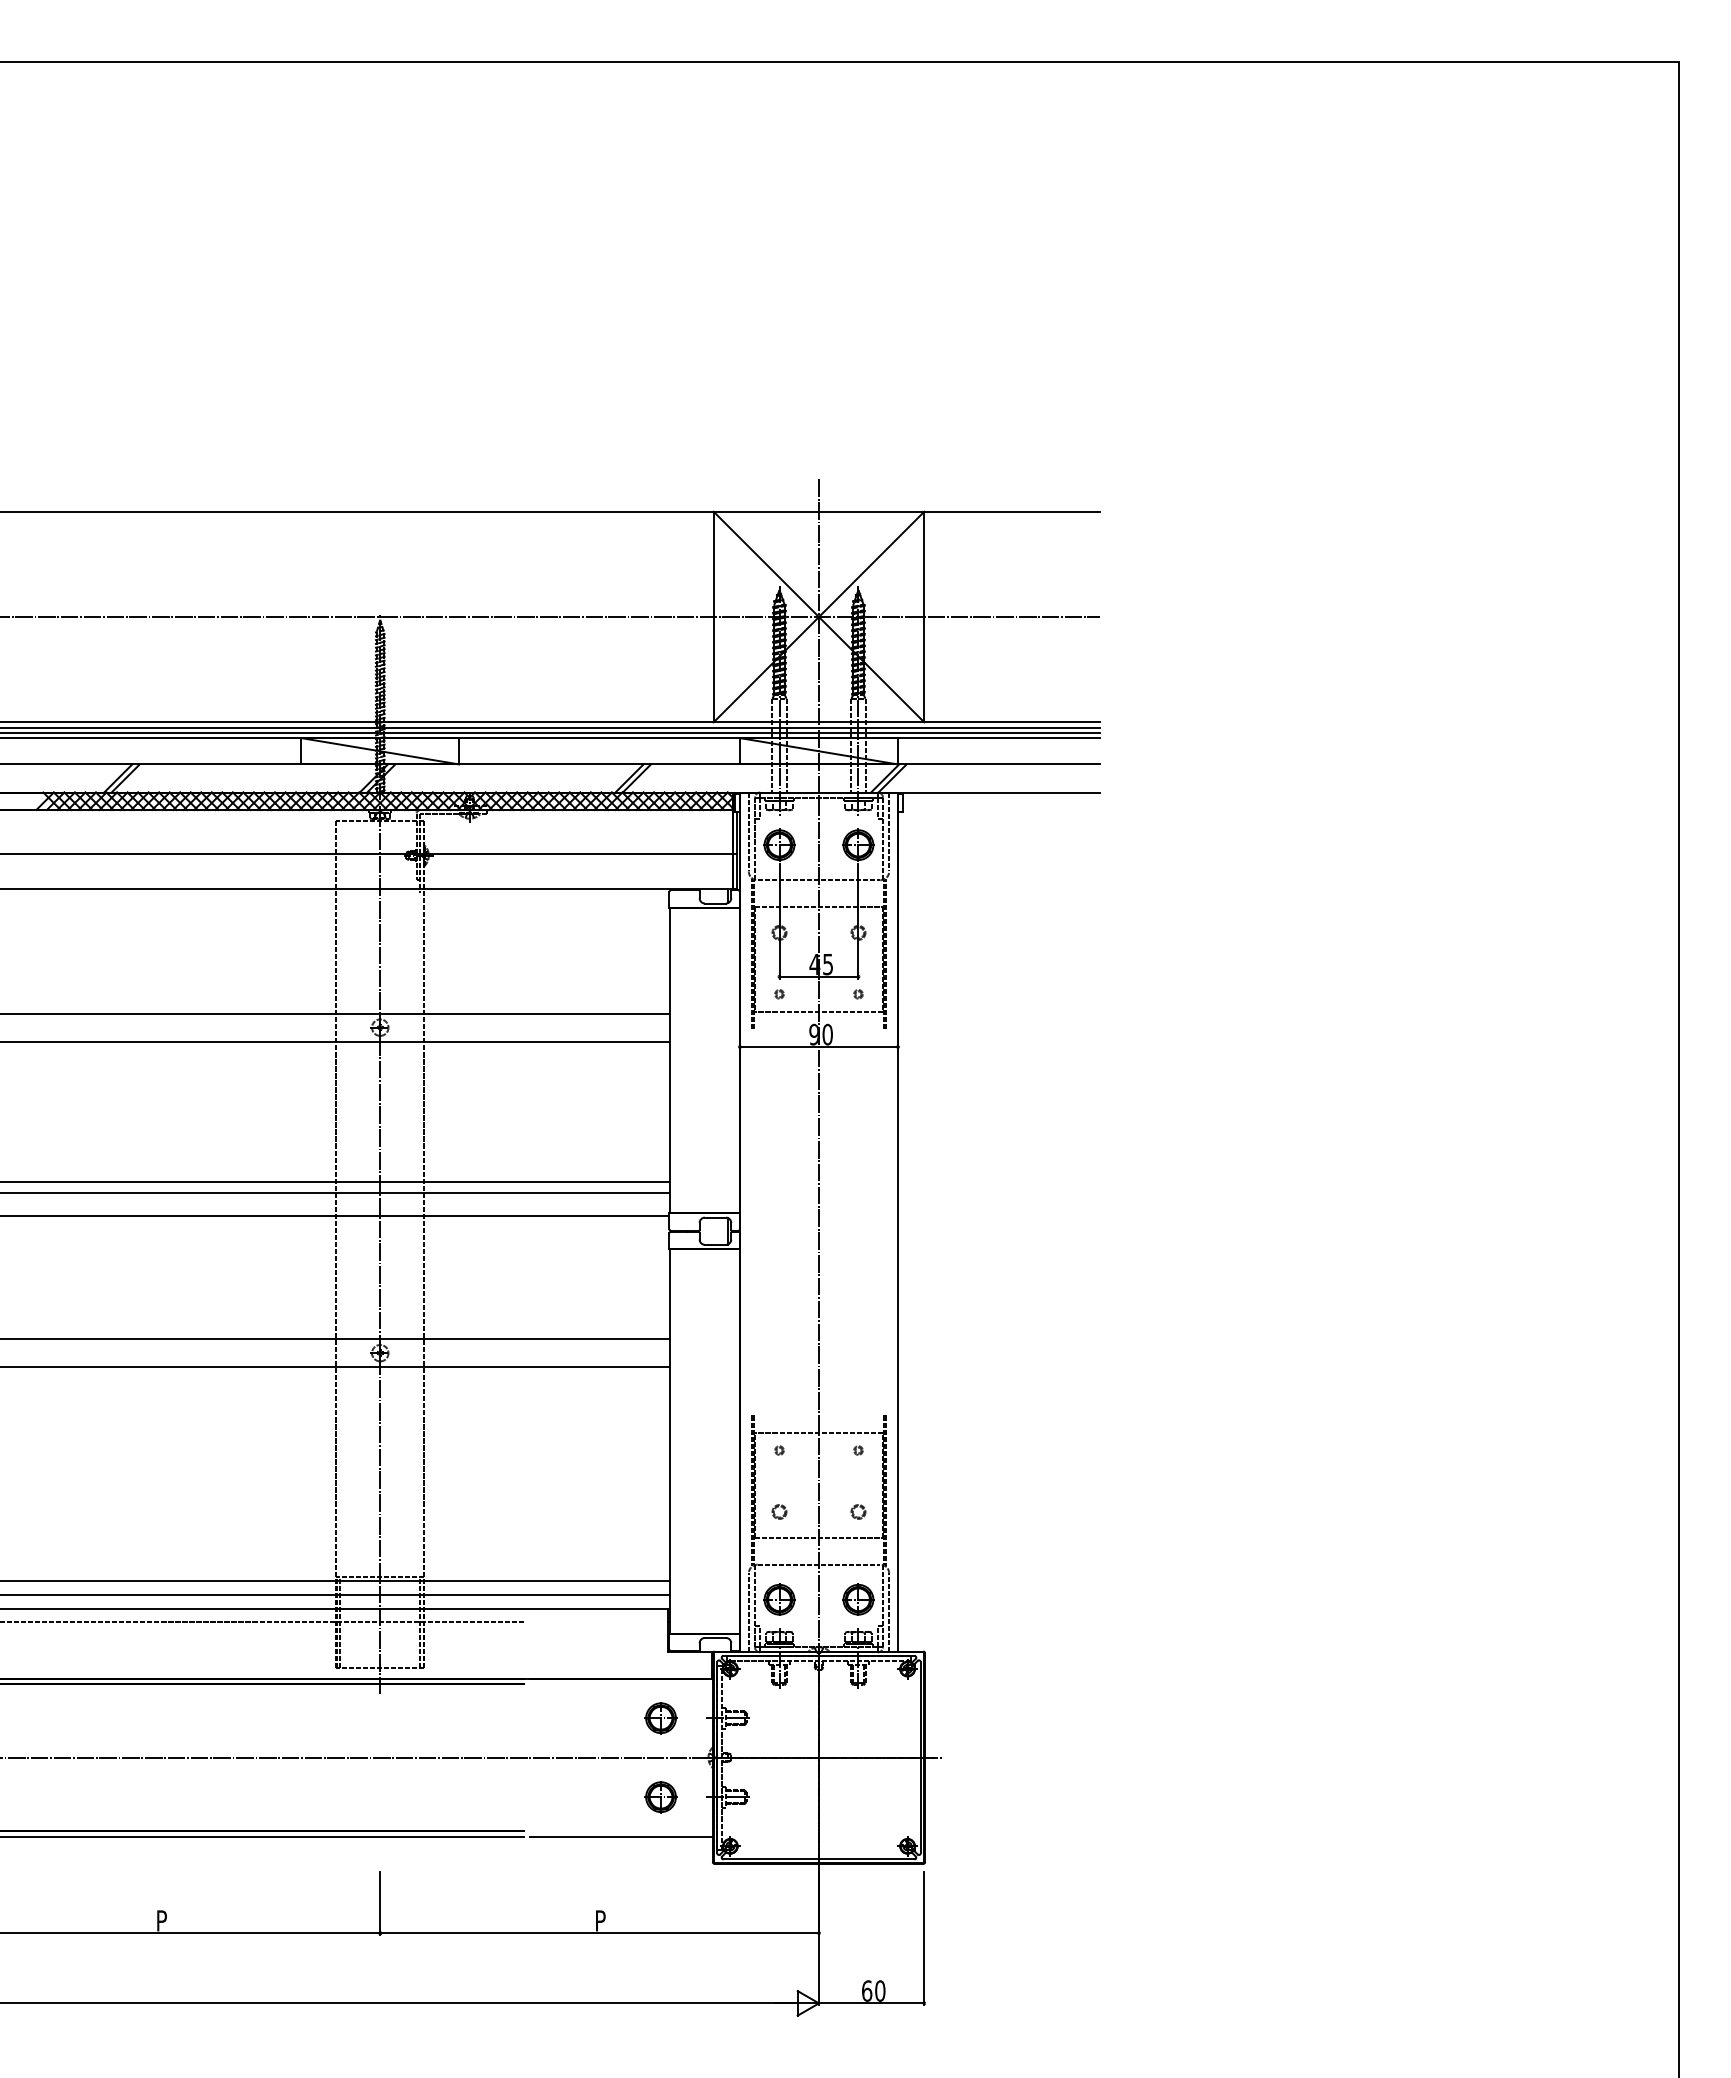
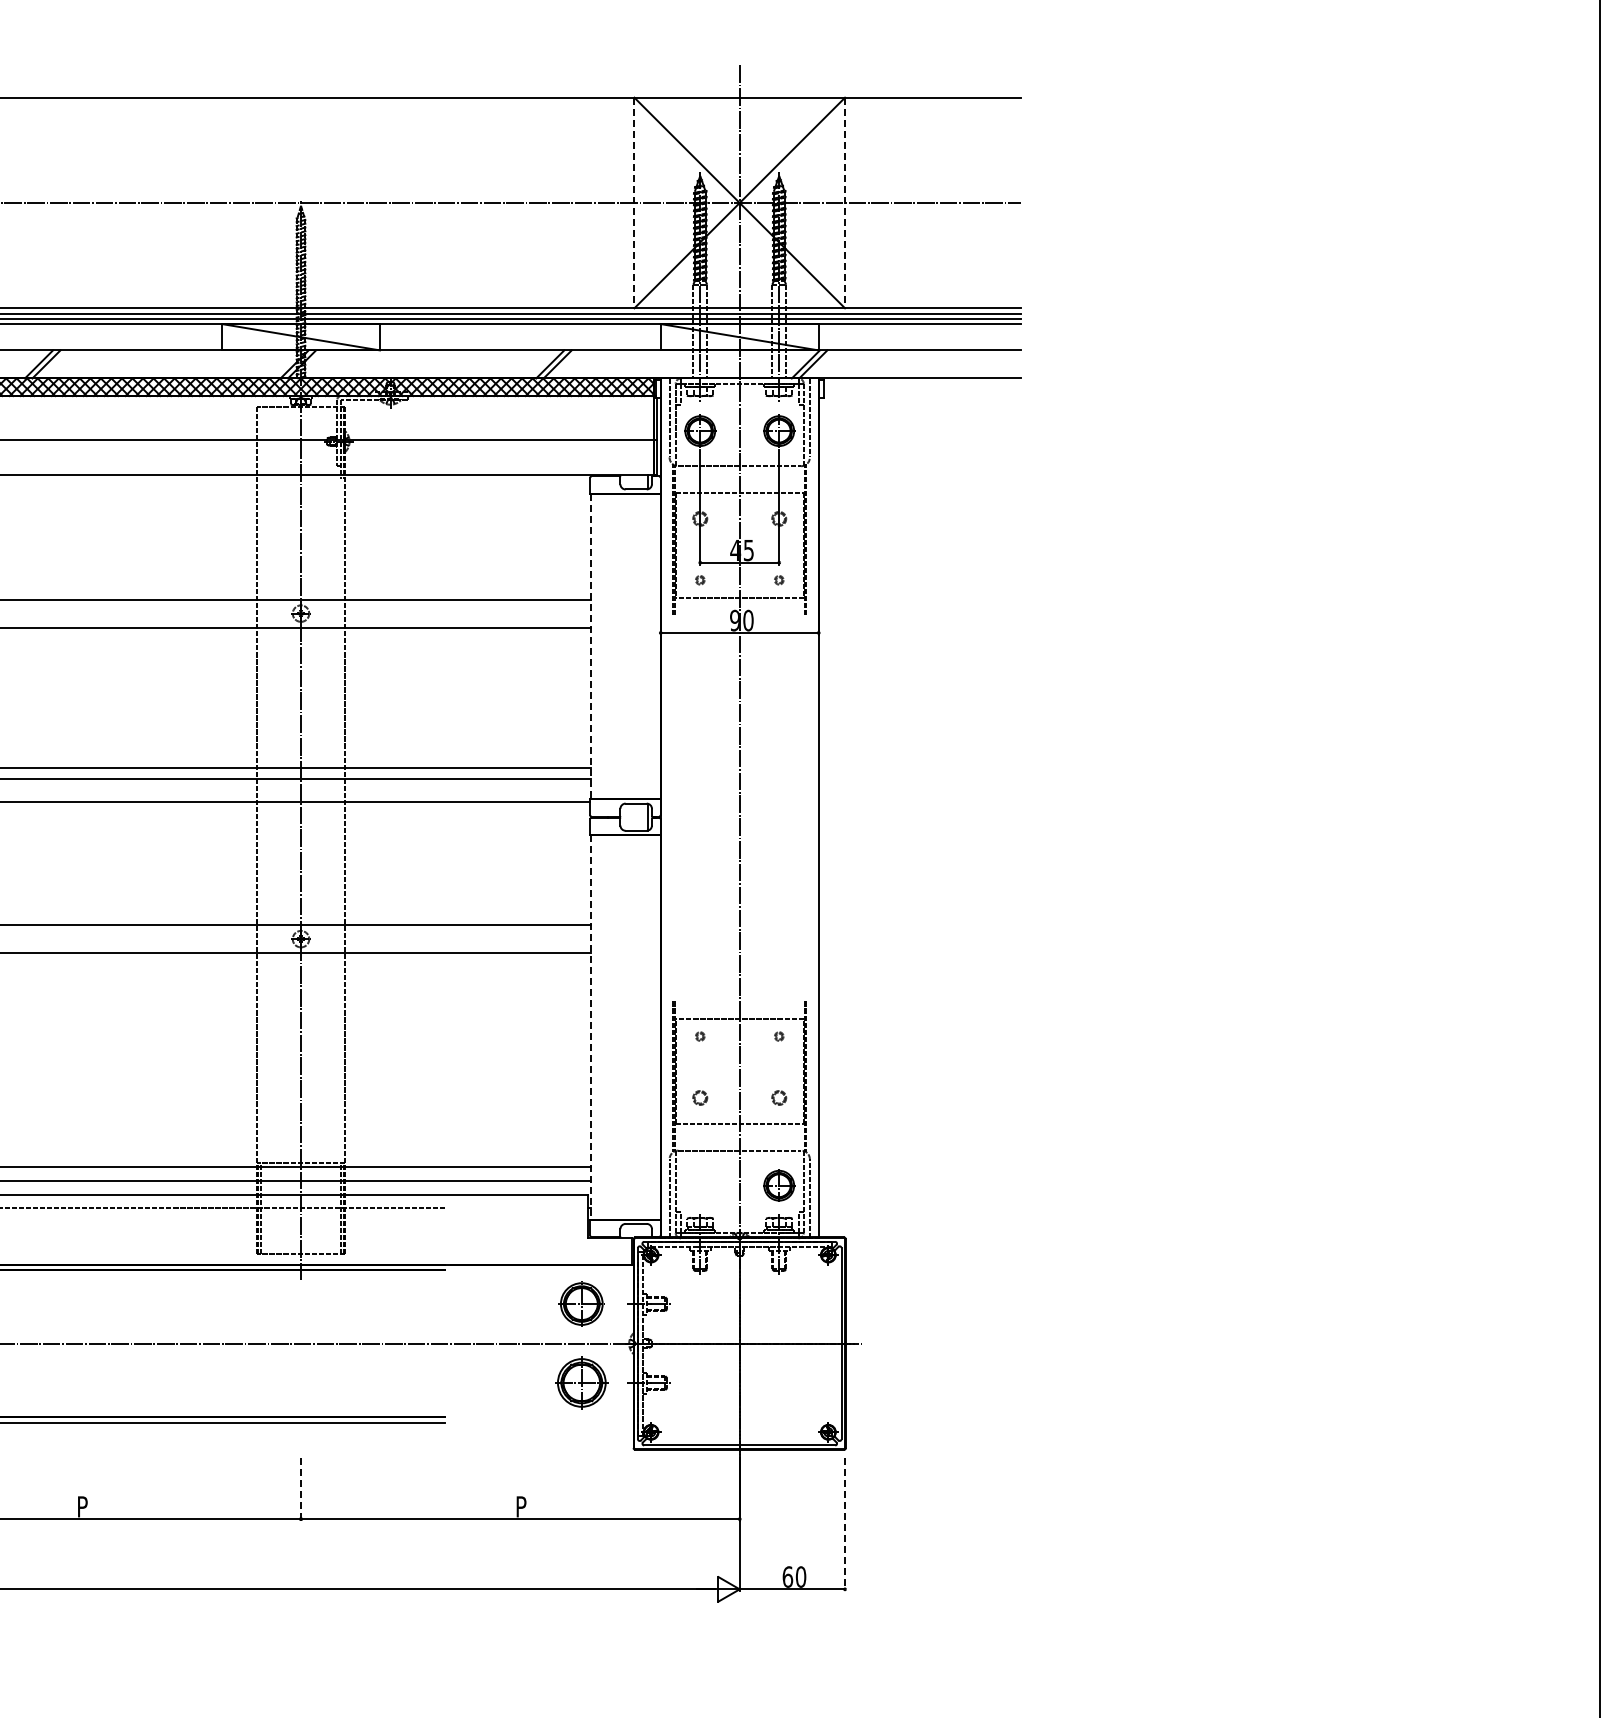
line: (713, 617) -> (634, 203), solid -> dashed
line: (924, 617) -> (845, 203), solid -> dashed
line: (669, 1060) -> (590, 646), solid -> dashed
line: (669, 1441) -> (590, 1027), solid -> dashed
part: (779, 1599) -> (700, 1185), removed
part: (660, 1718) -> (581, 1304), size x1.4
part: (660, 1797) -> (581, 1383), size x1.6
line: (620, 1836) -> (541, 1422), removed
line: (380, 1903) -> (301, 1489), solid -> dashed
line: (924, 1938) -> (845, 1524), solid -> dashed

